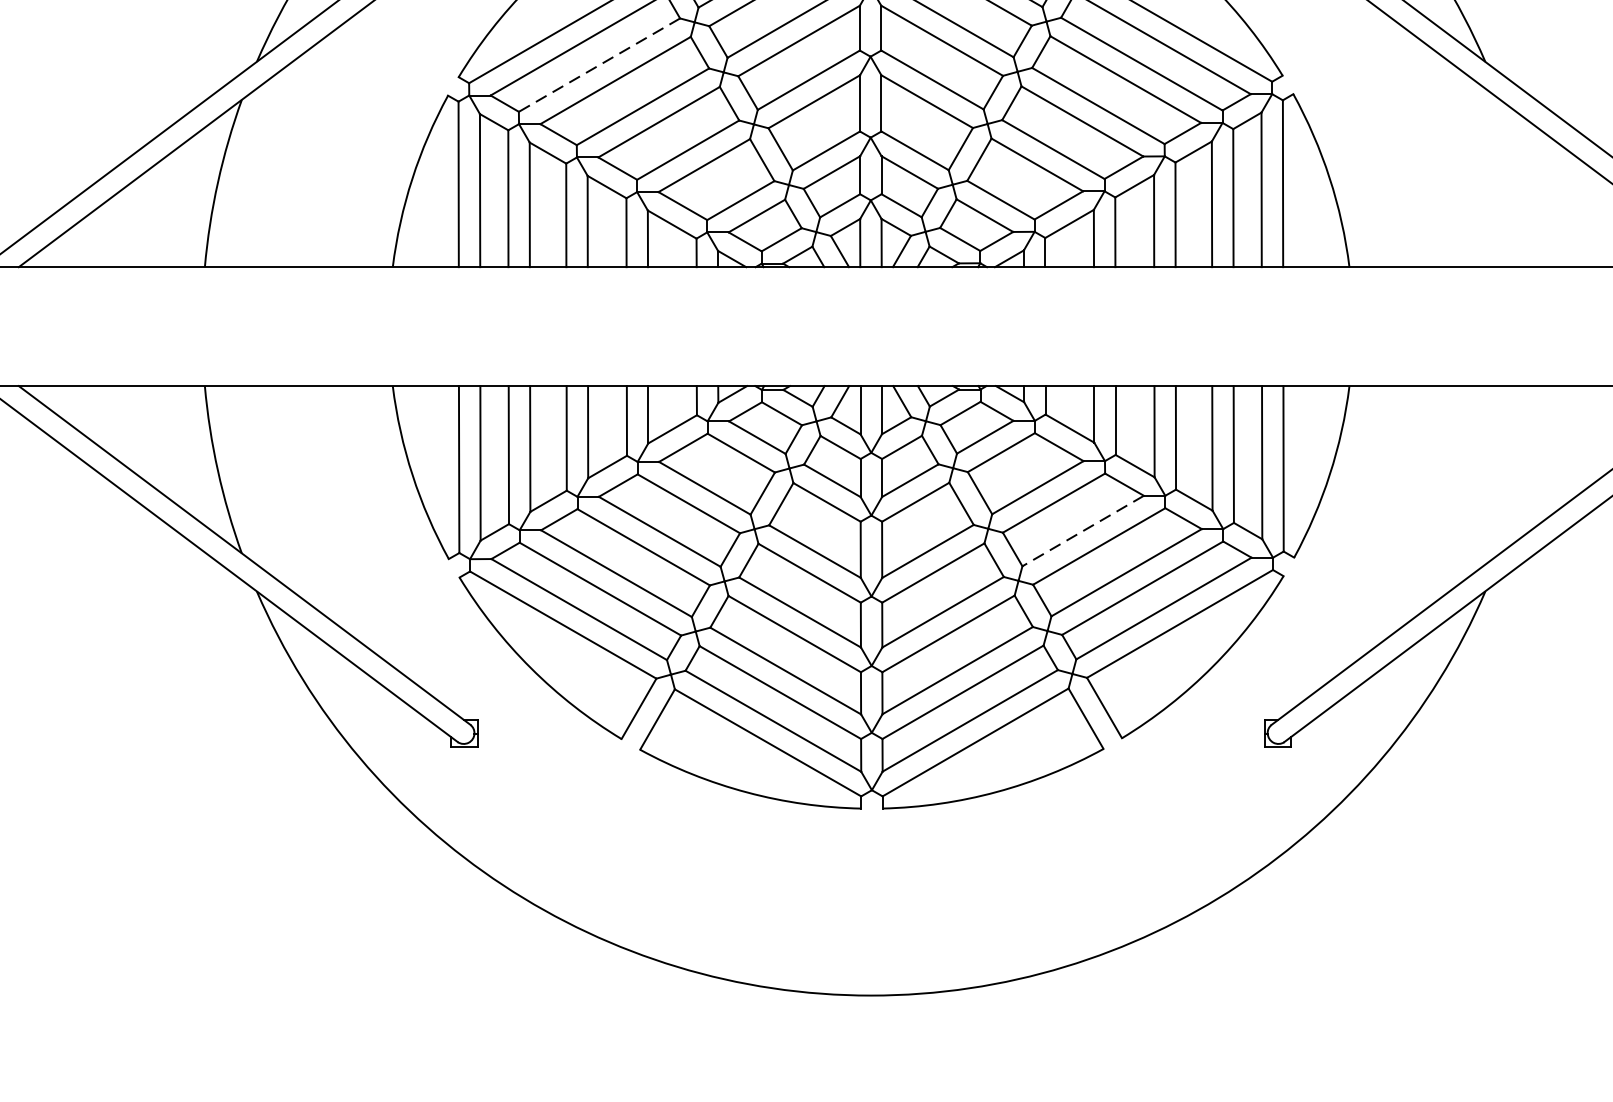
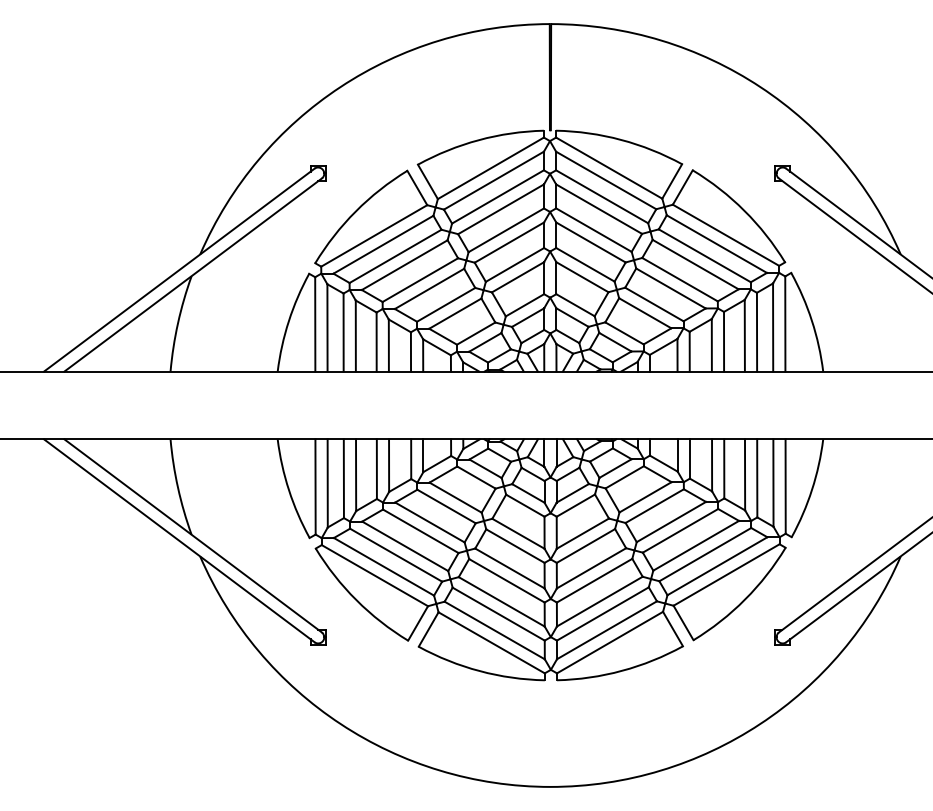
line: (599, 65) -> (395, 256), dashed -> solid
line: (1081, 531) -> (670, 522), dashed -> solid

